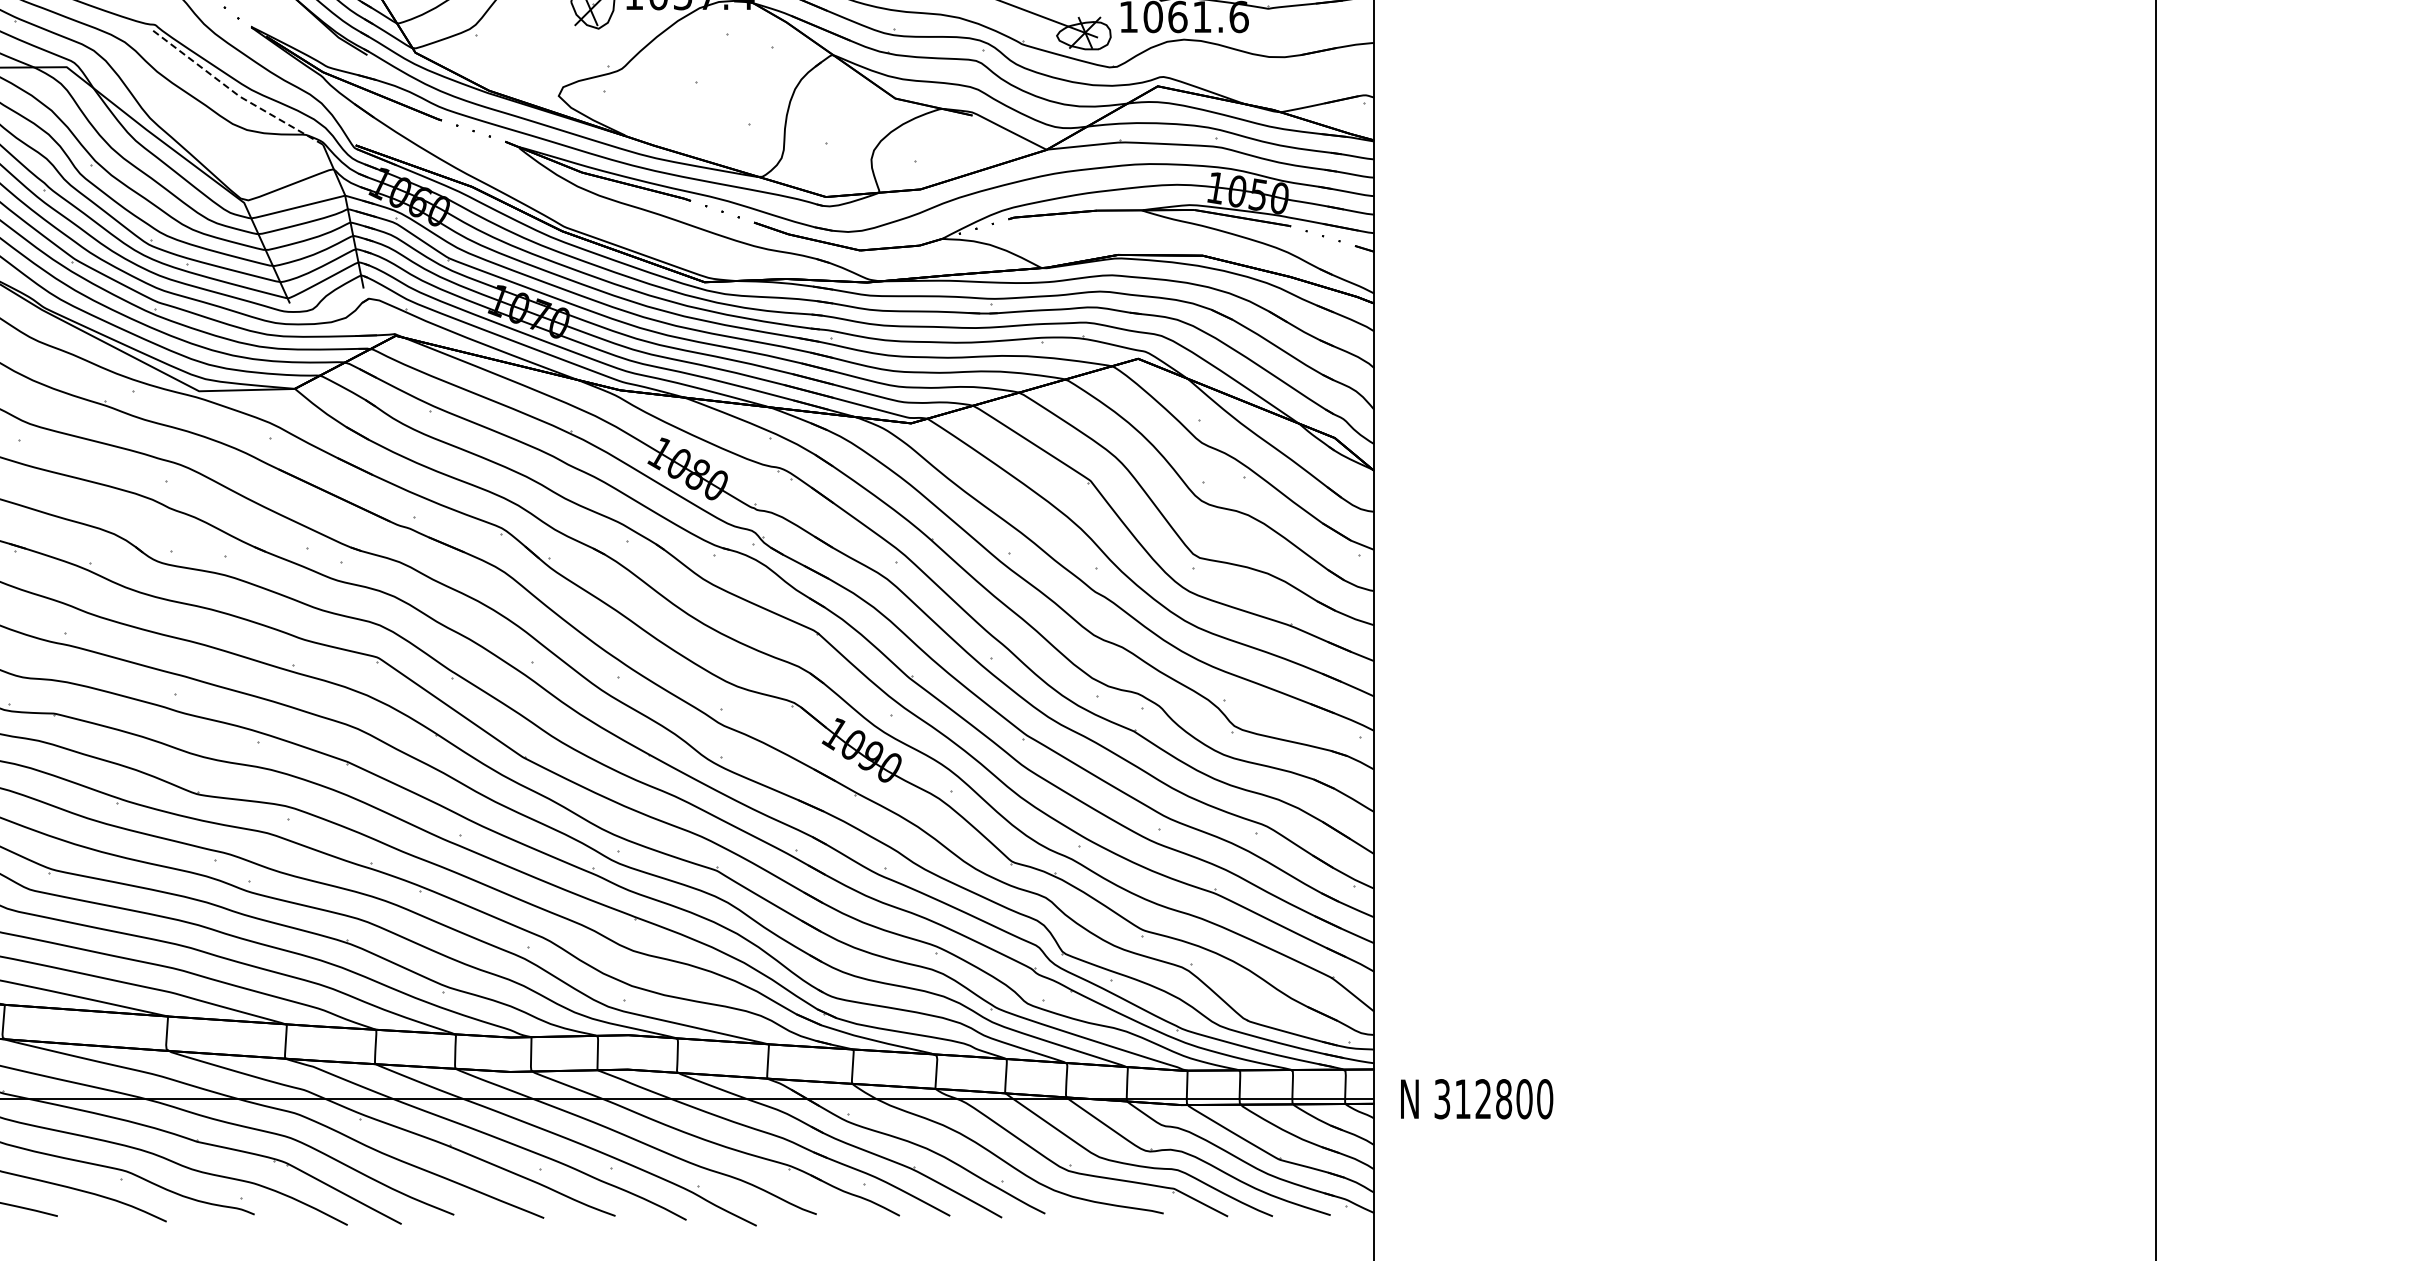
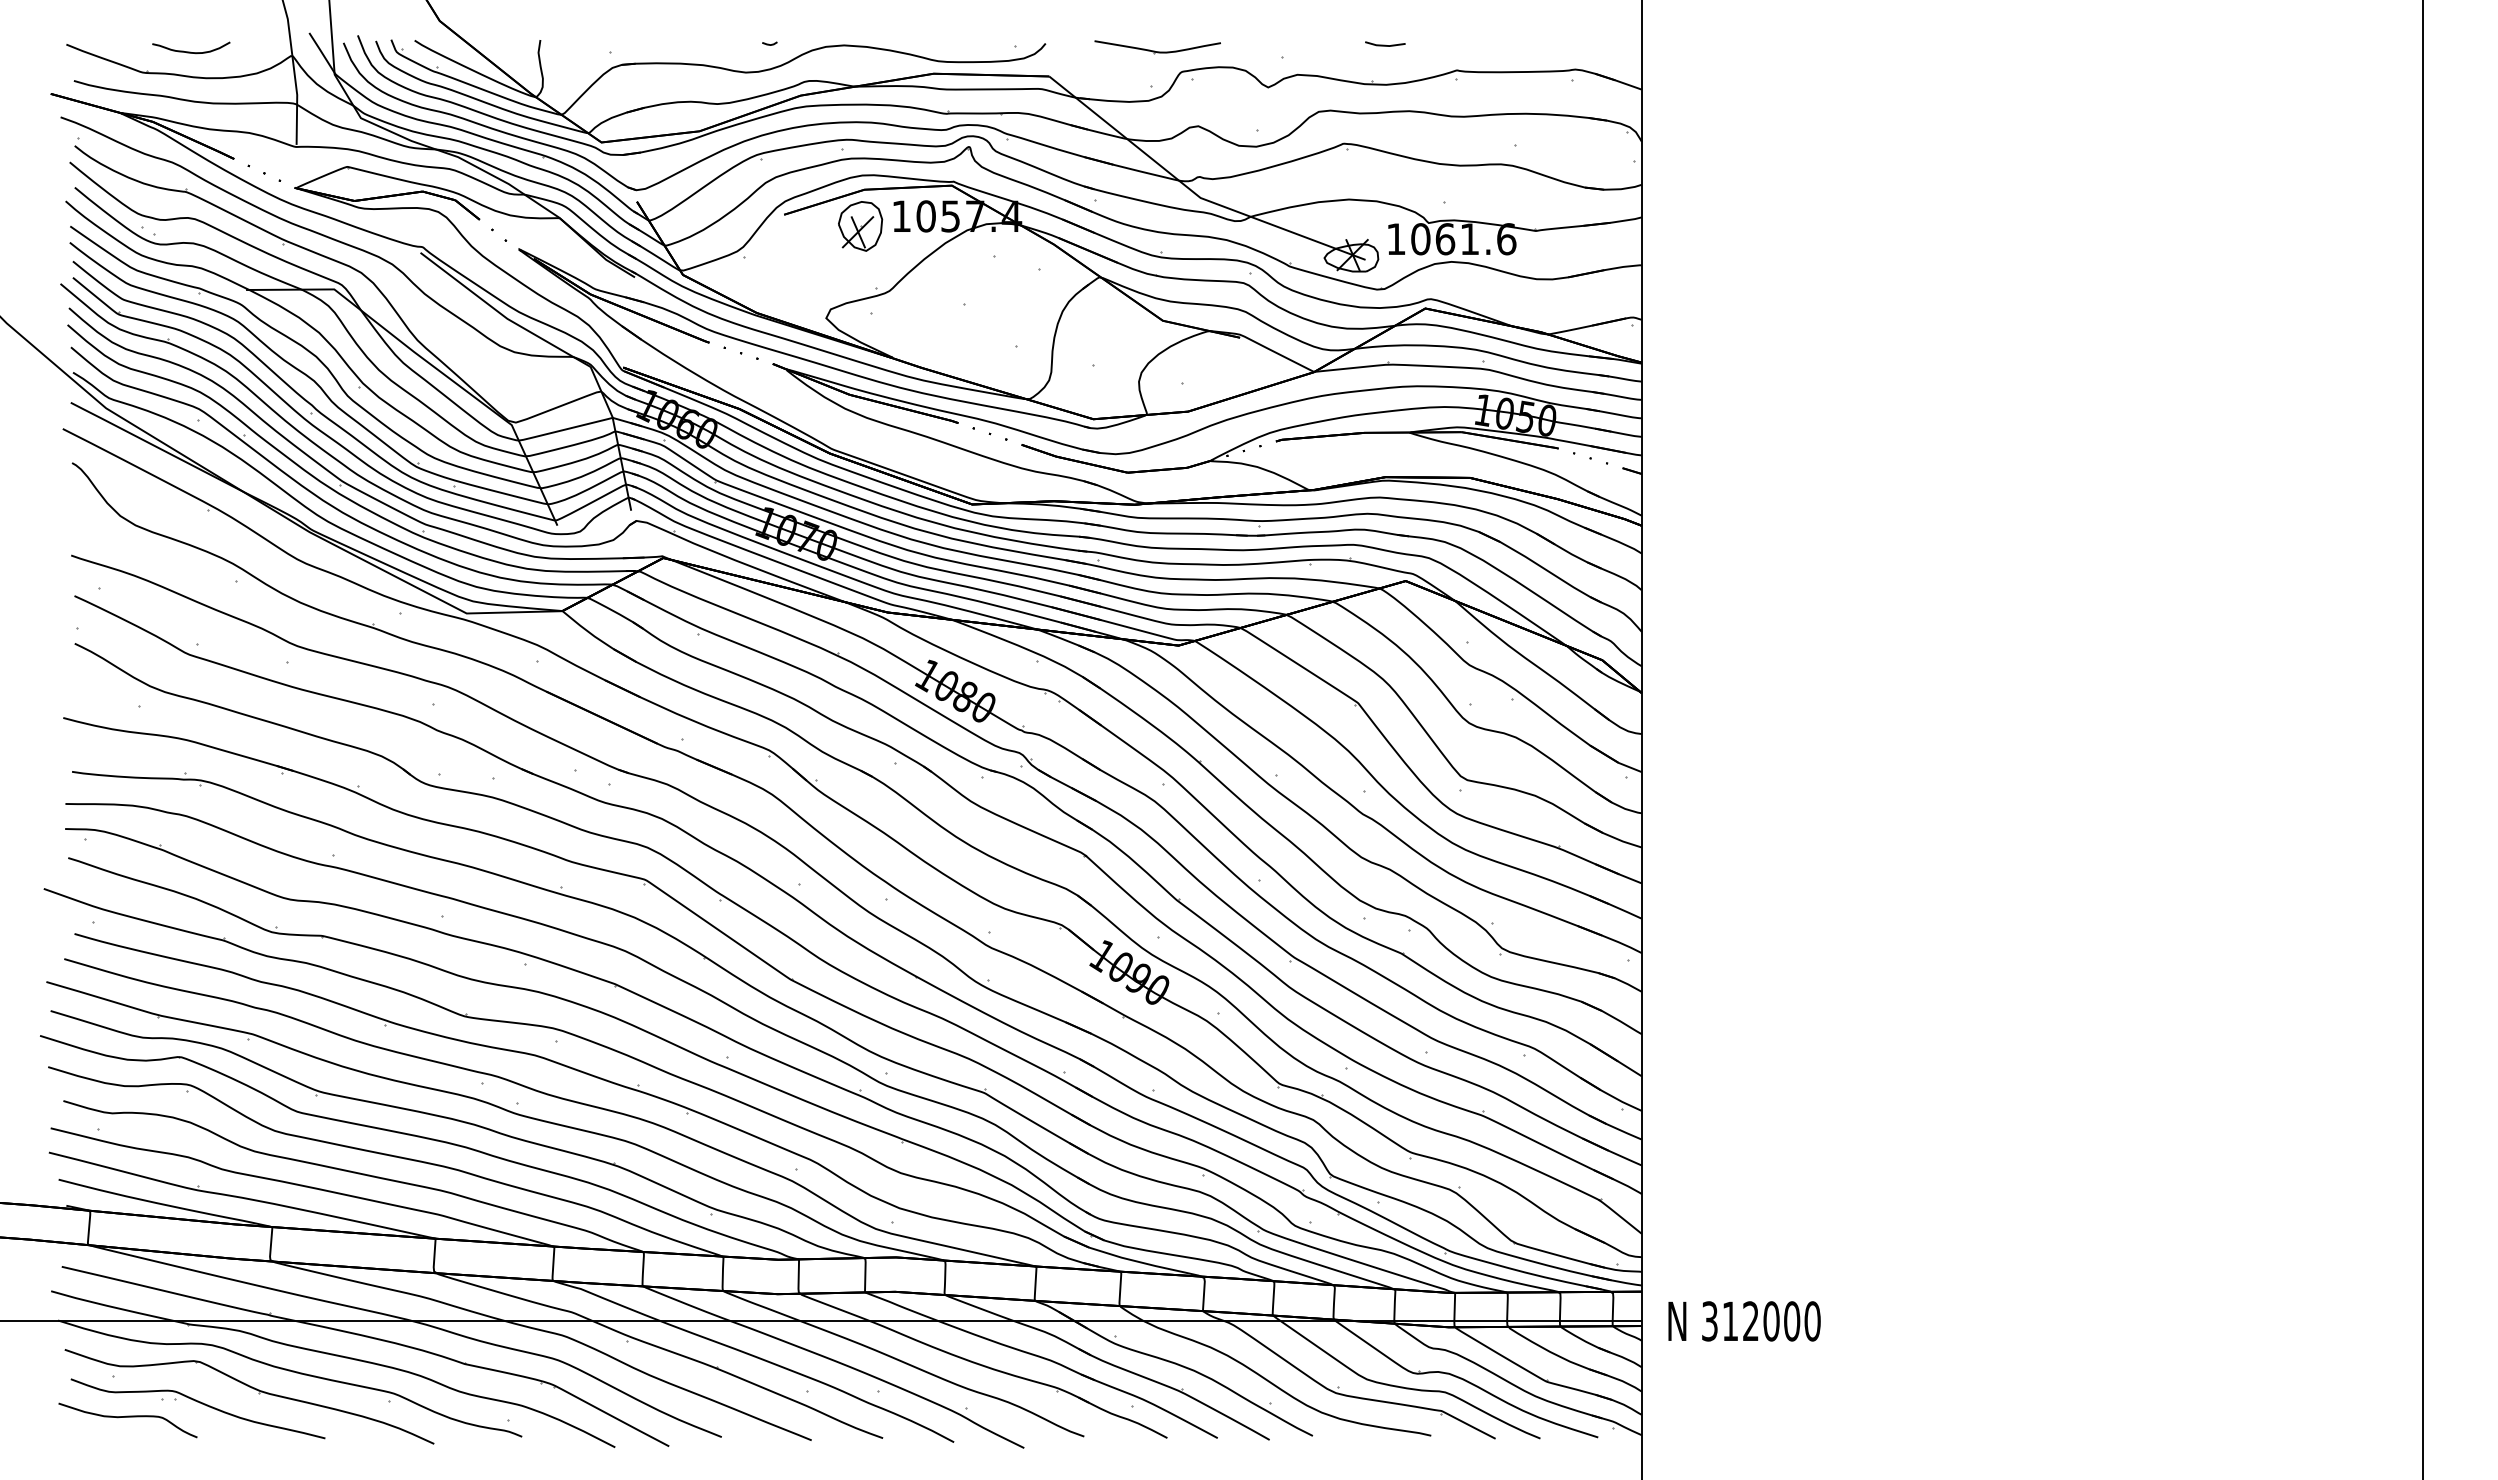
line: (234, 93) -> (502, 315), dashed -> solid
text: (1503, 1099) -> (1771, 1321), 312800 -> 312000

